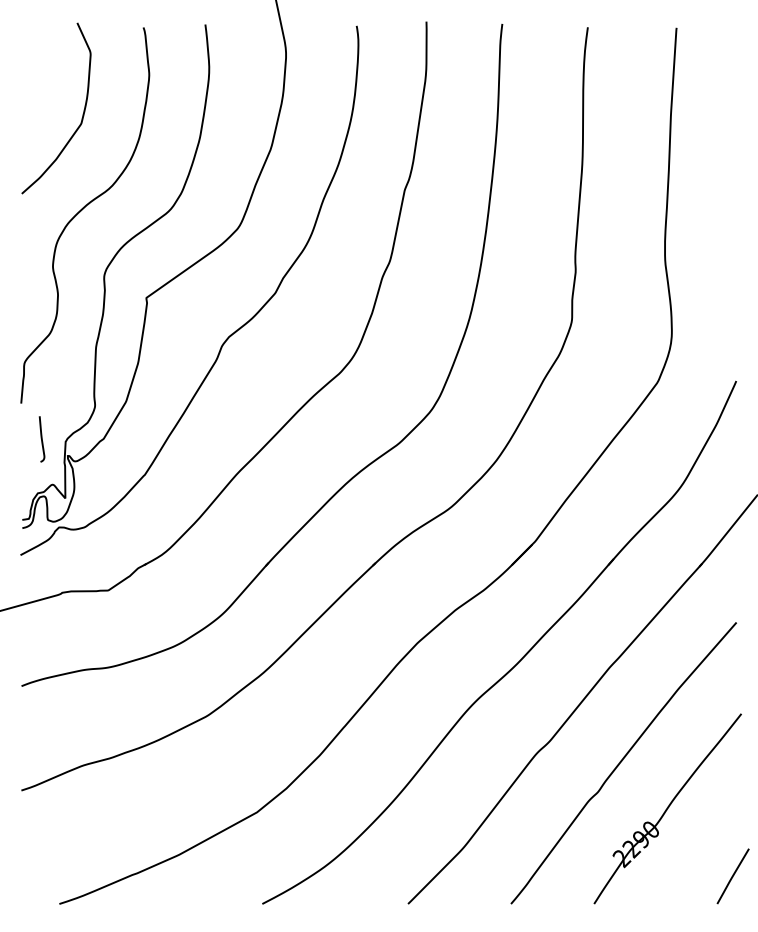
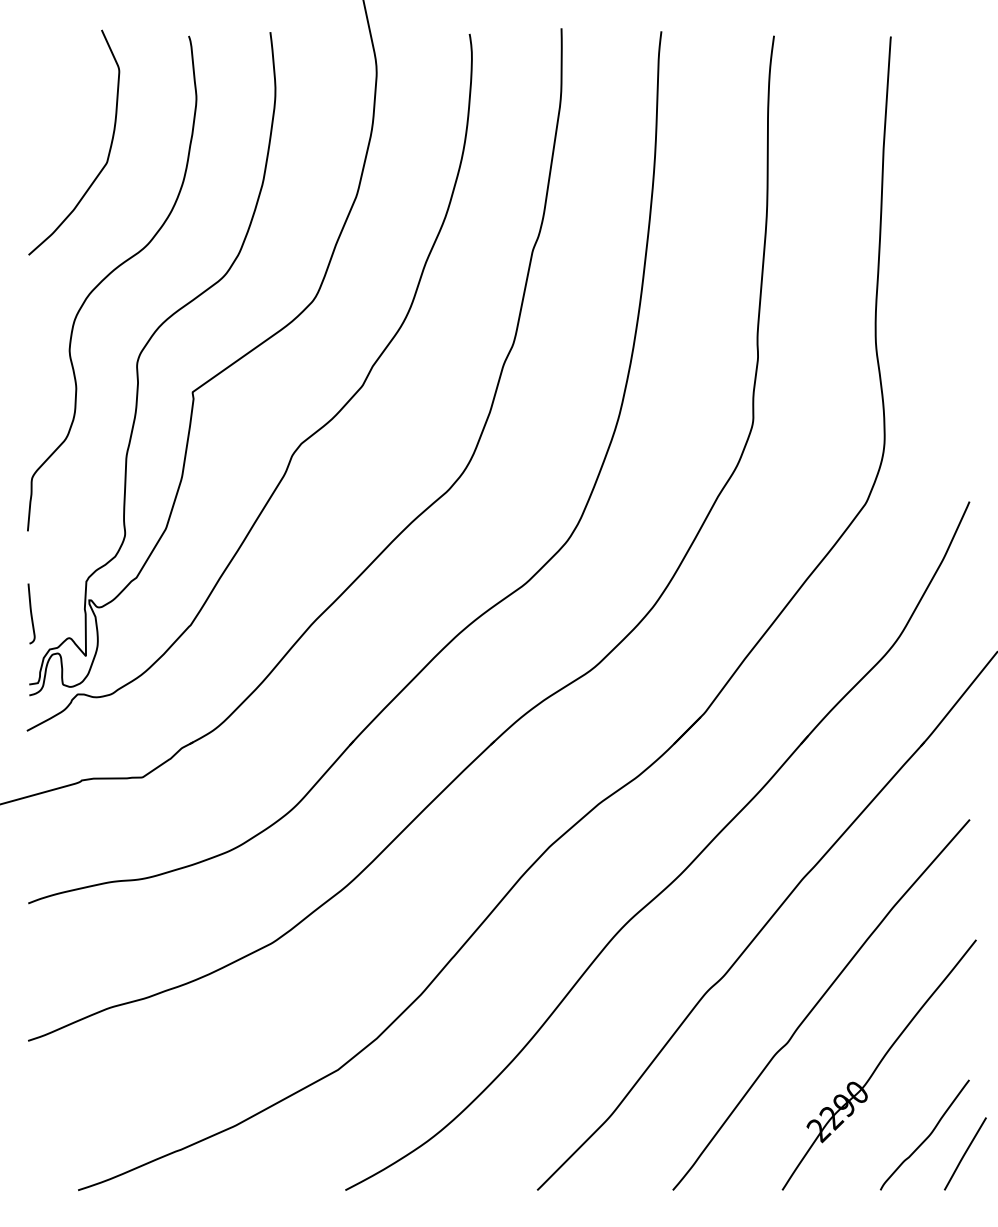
curve: (41, 439) -> (30, 614), moved
curve: (704, 862) -> (927, 1135), added

